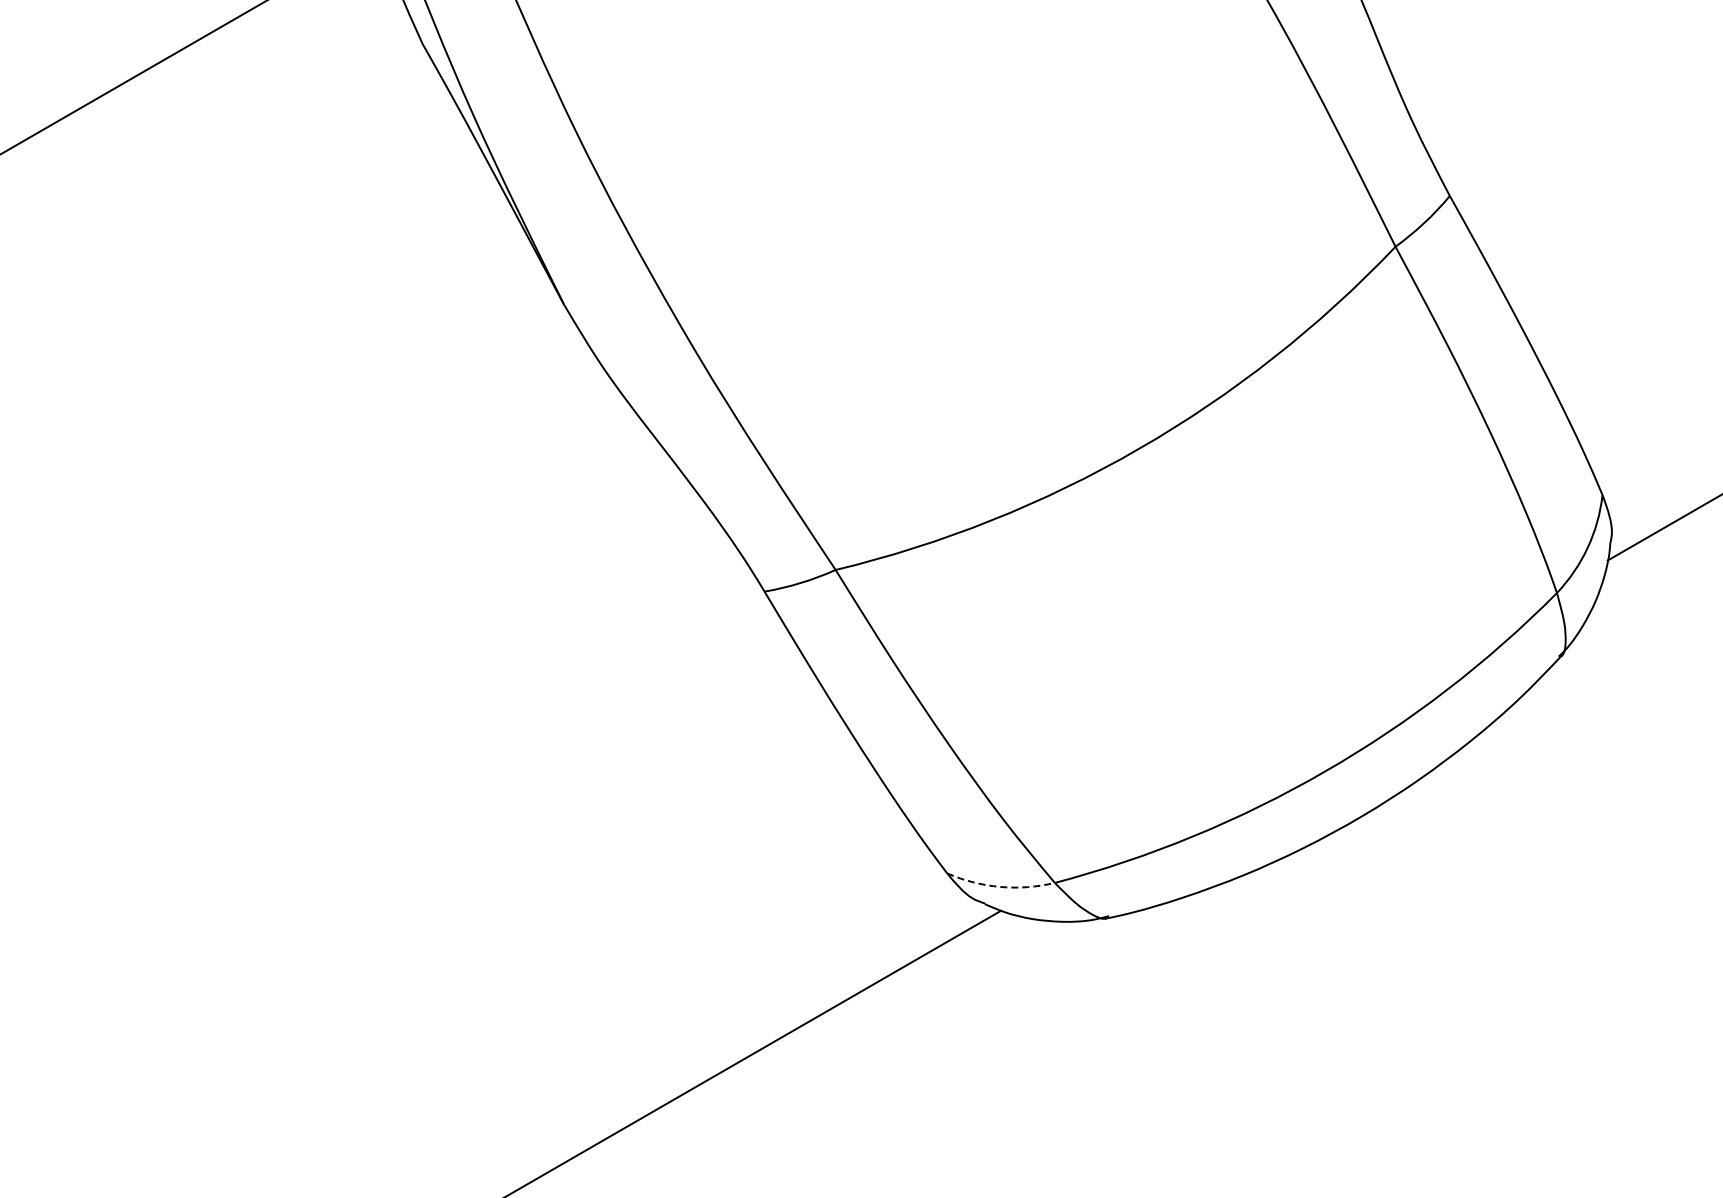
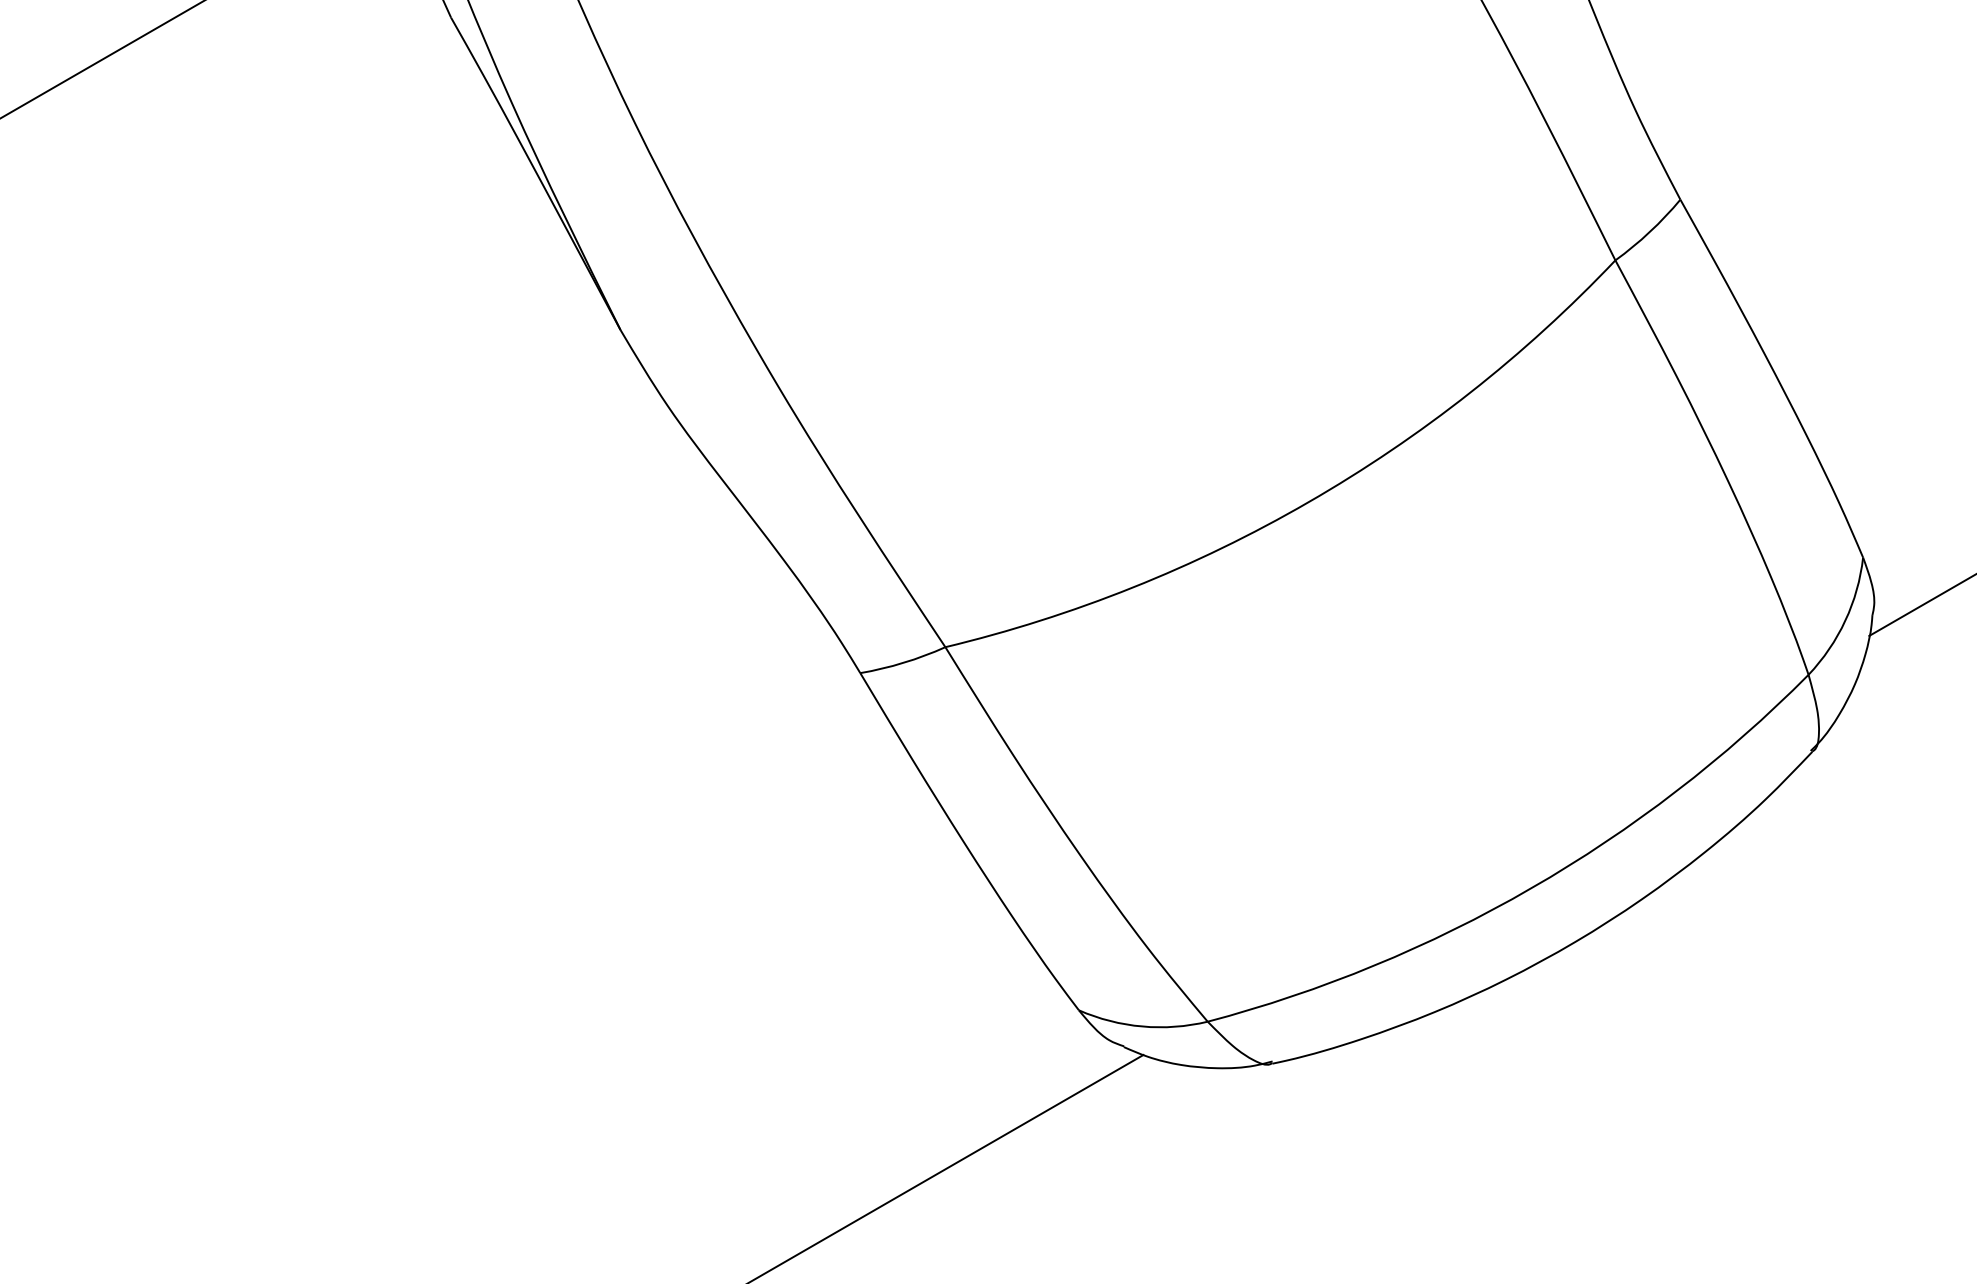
arc: (1000, 886) -> (1142, 1025), dashed -> solid

